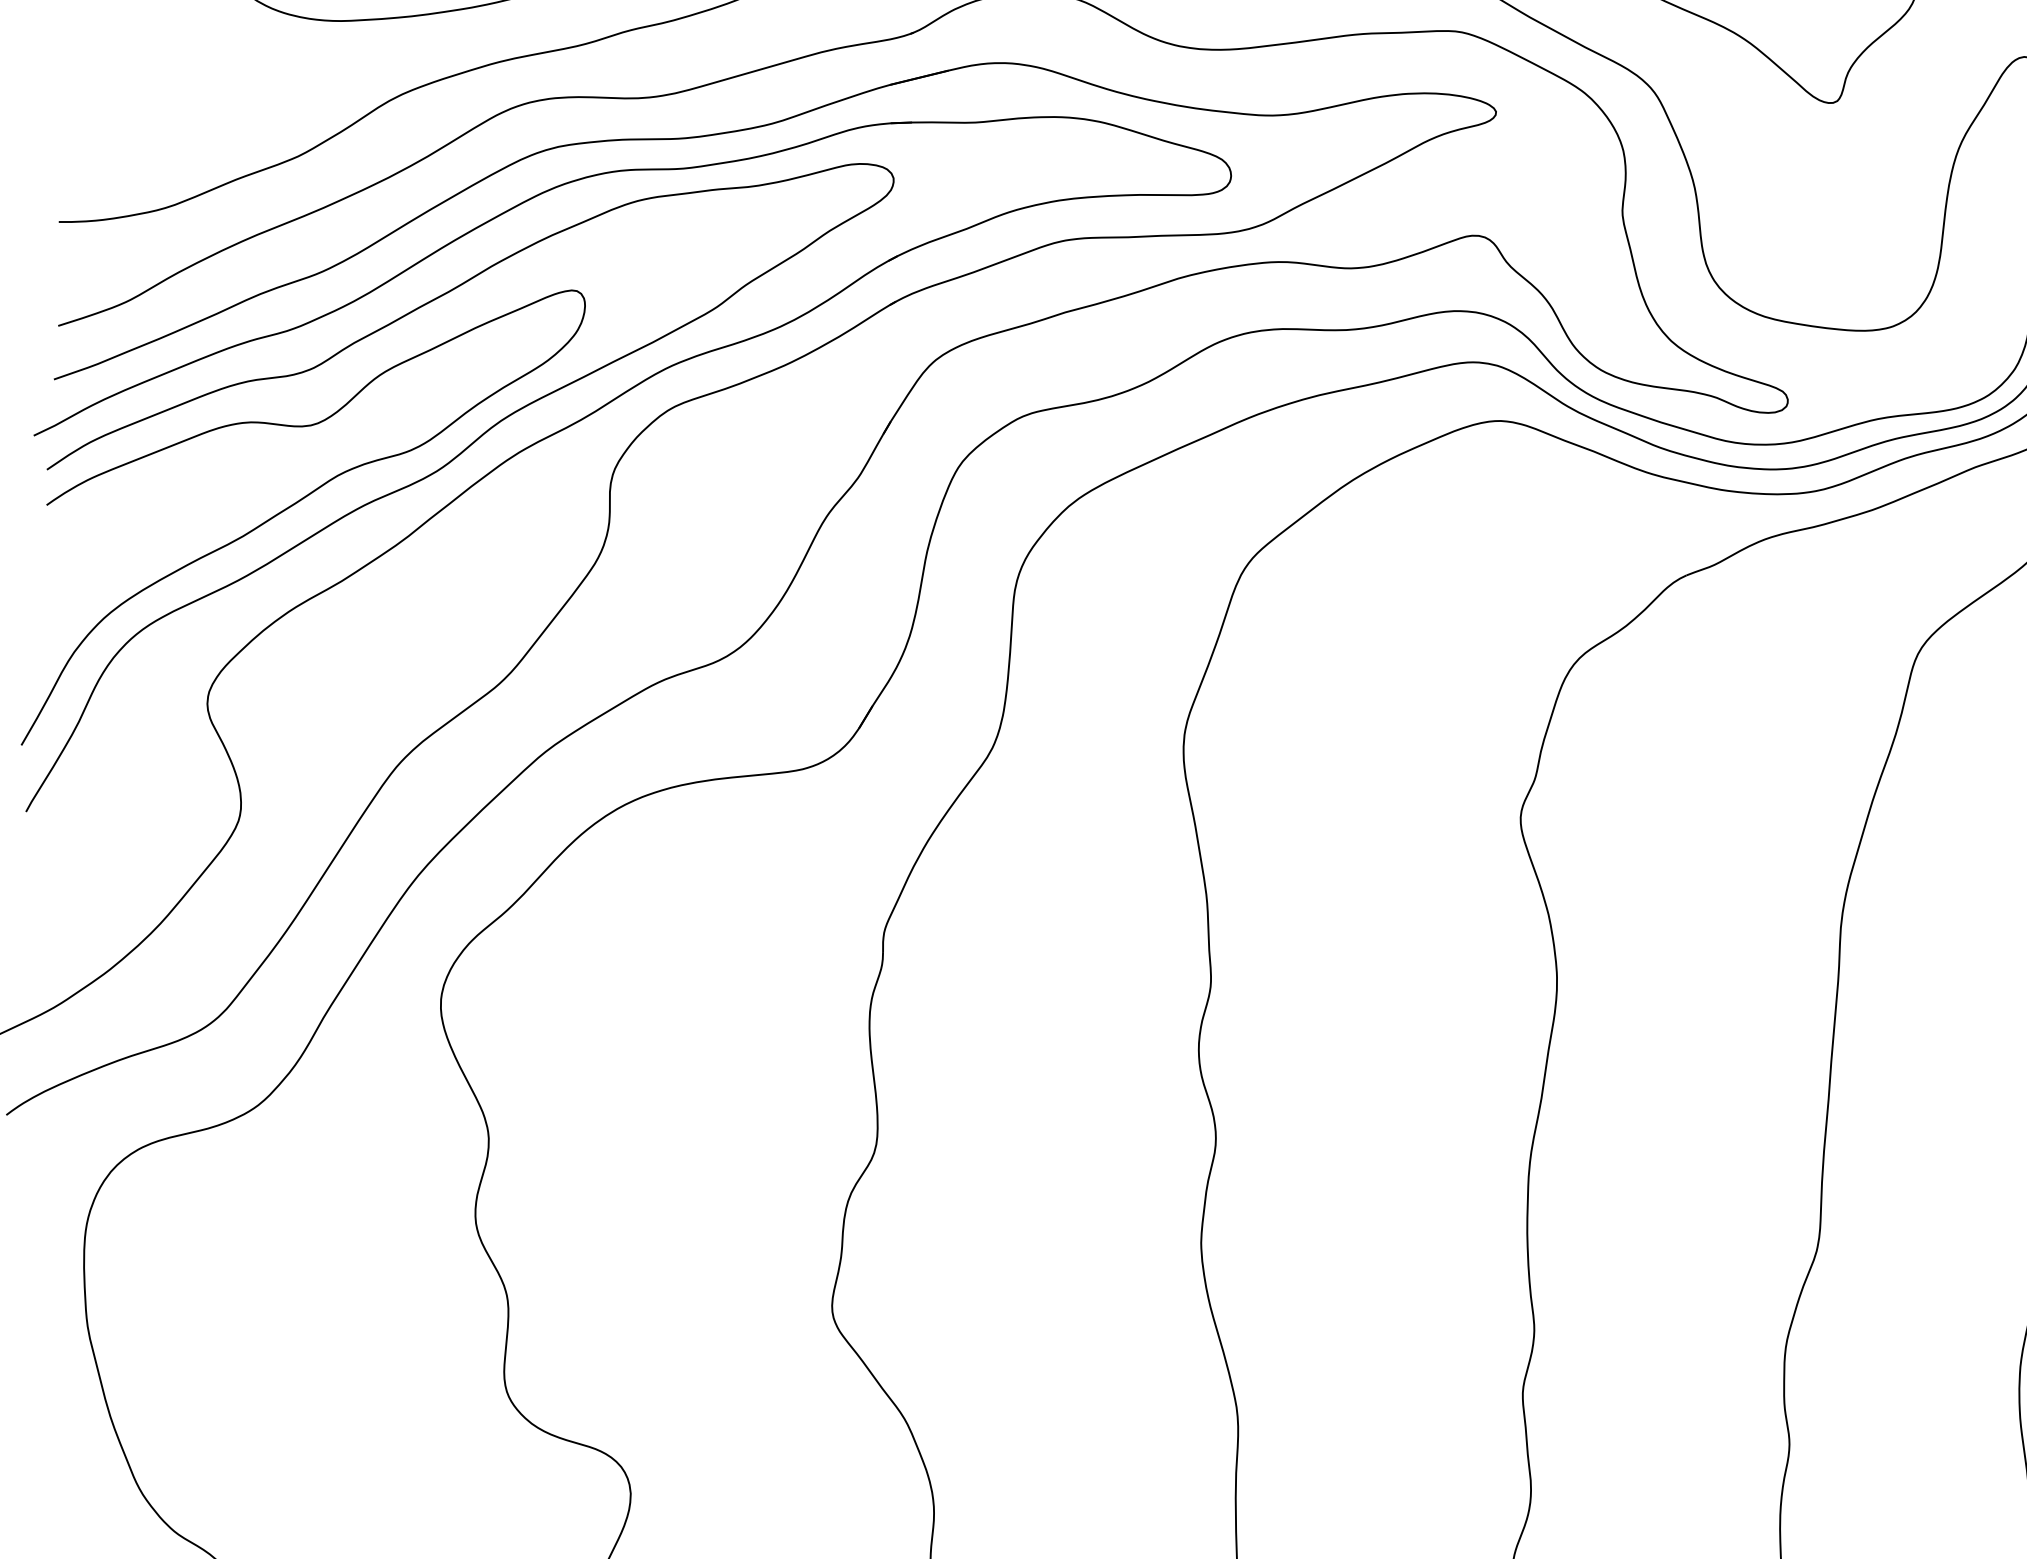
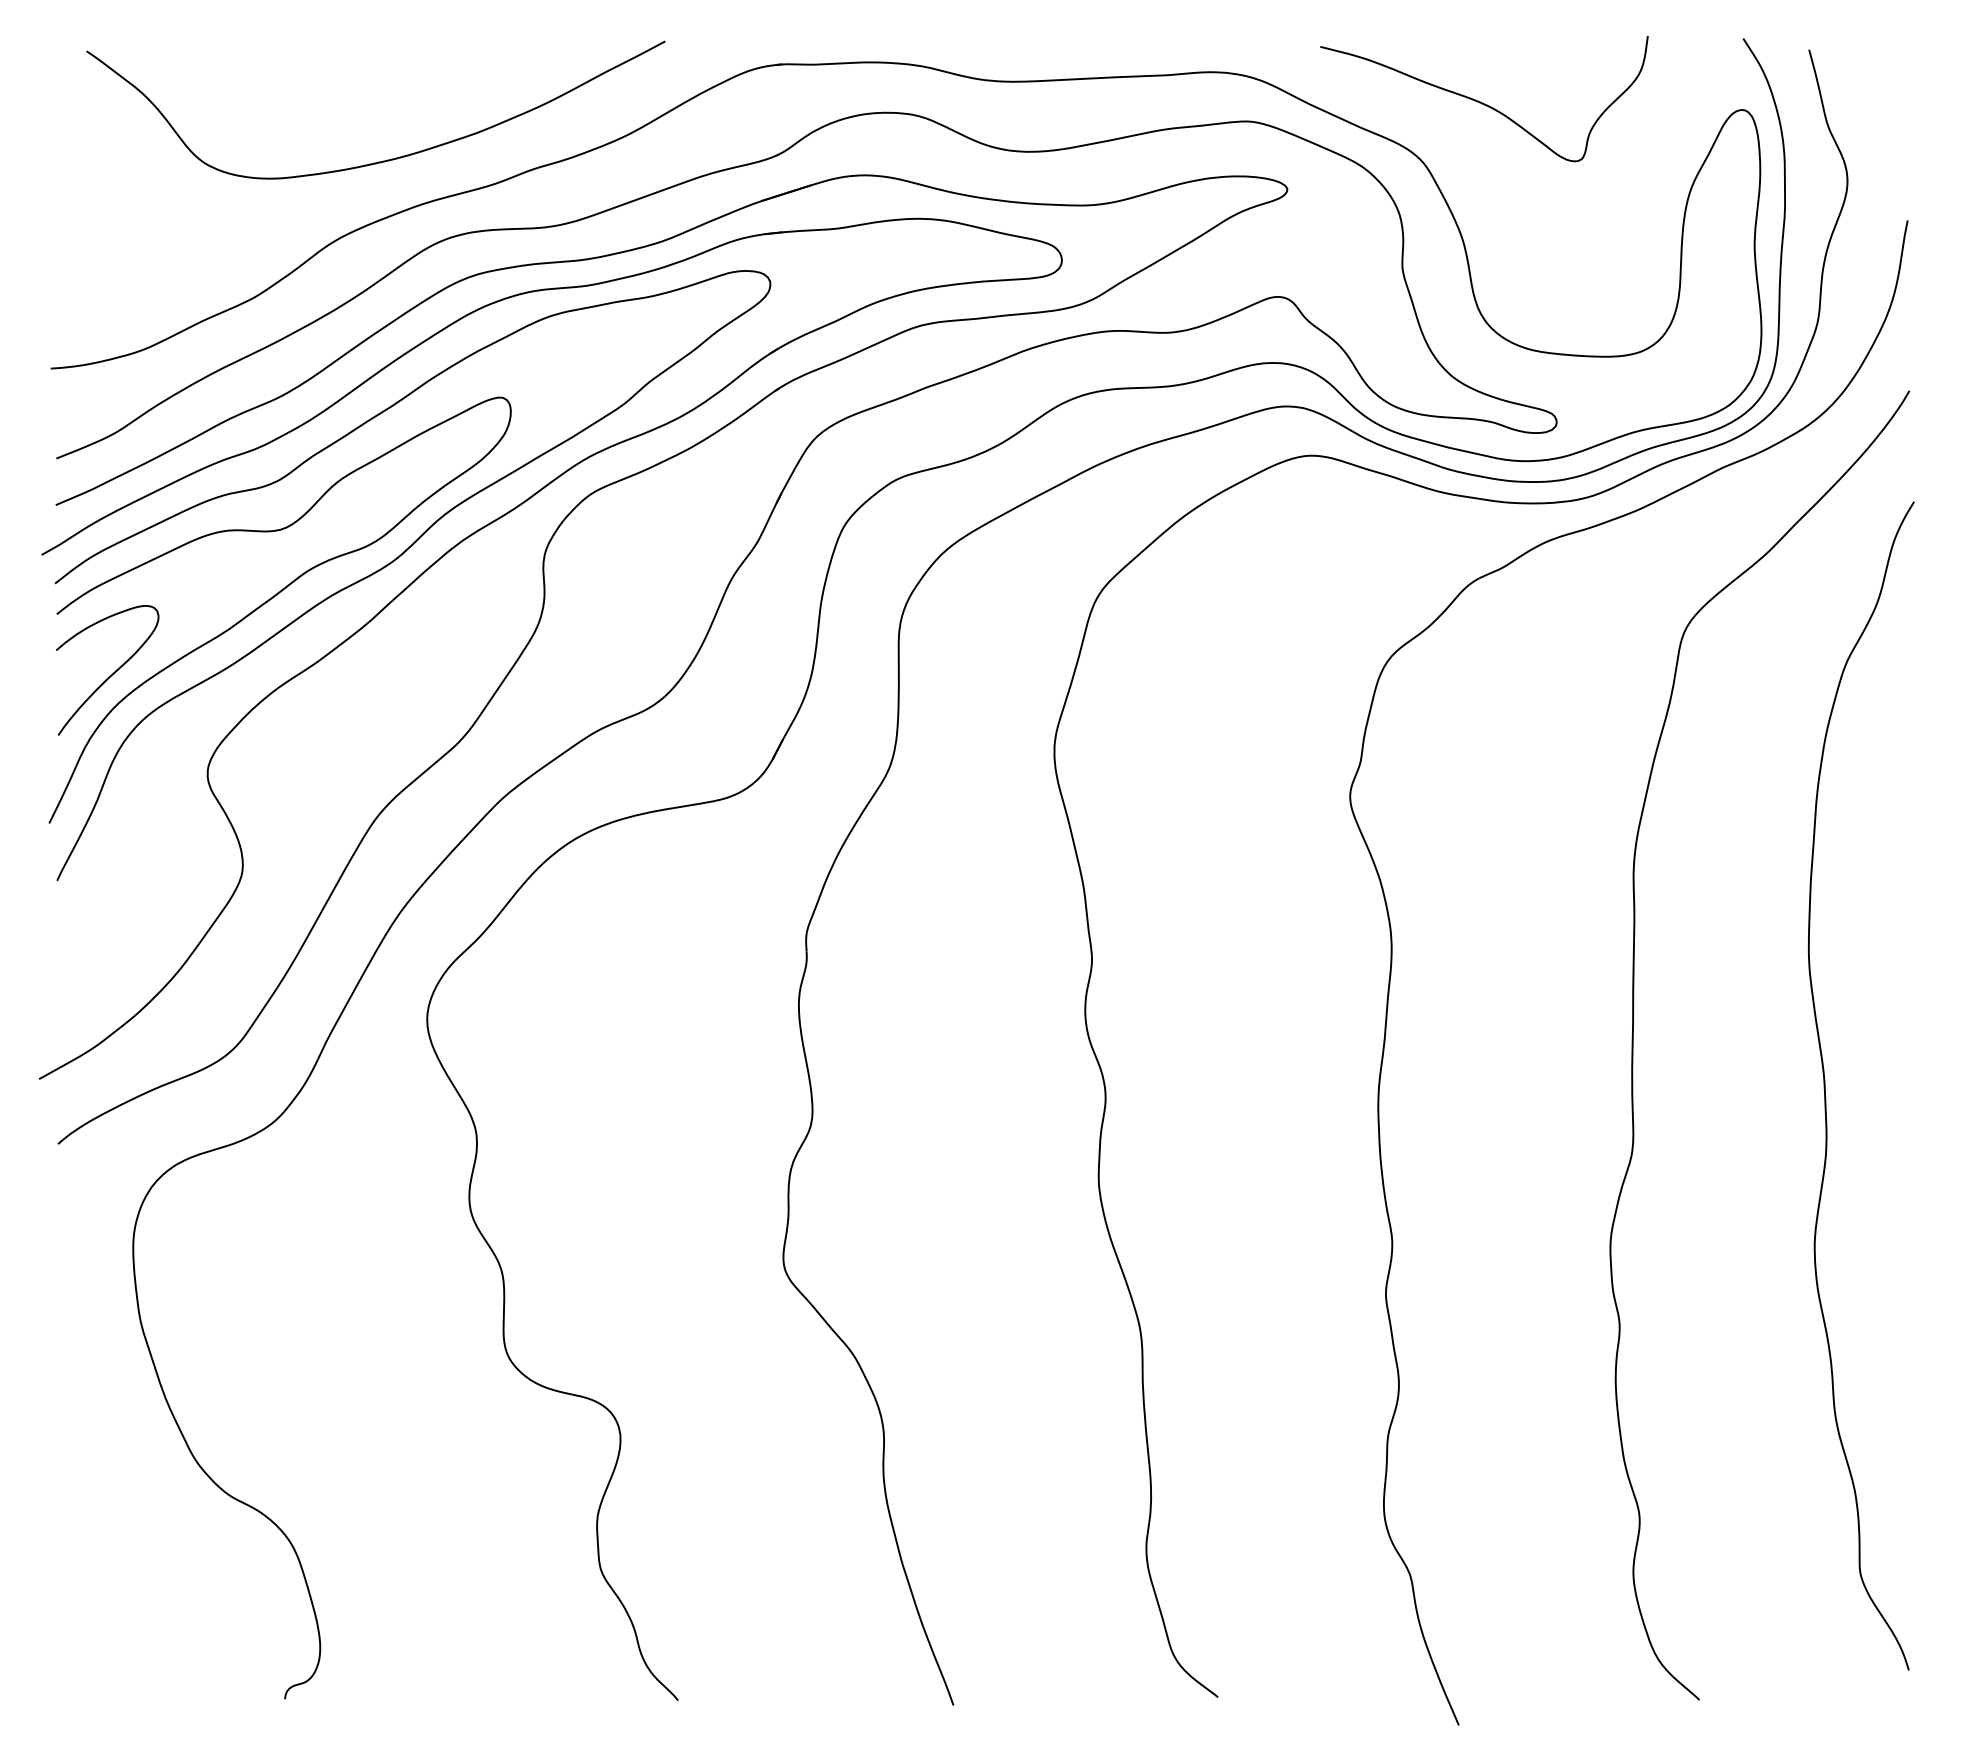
curve: (104, 578) -> (111, 674), added

